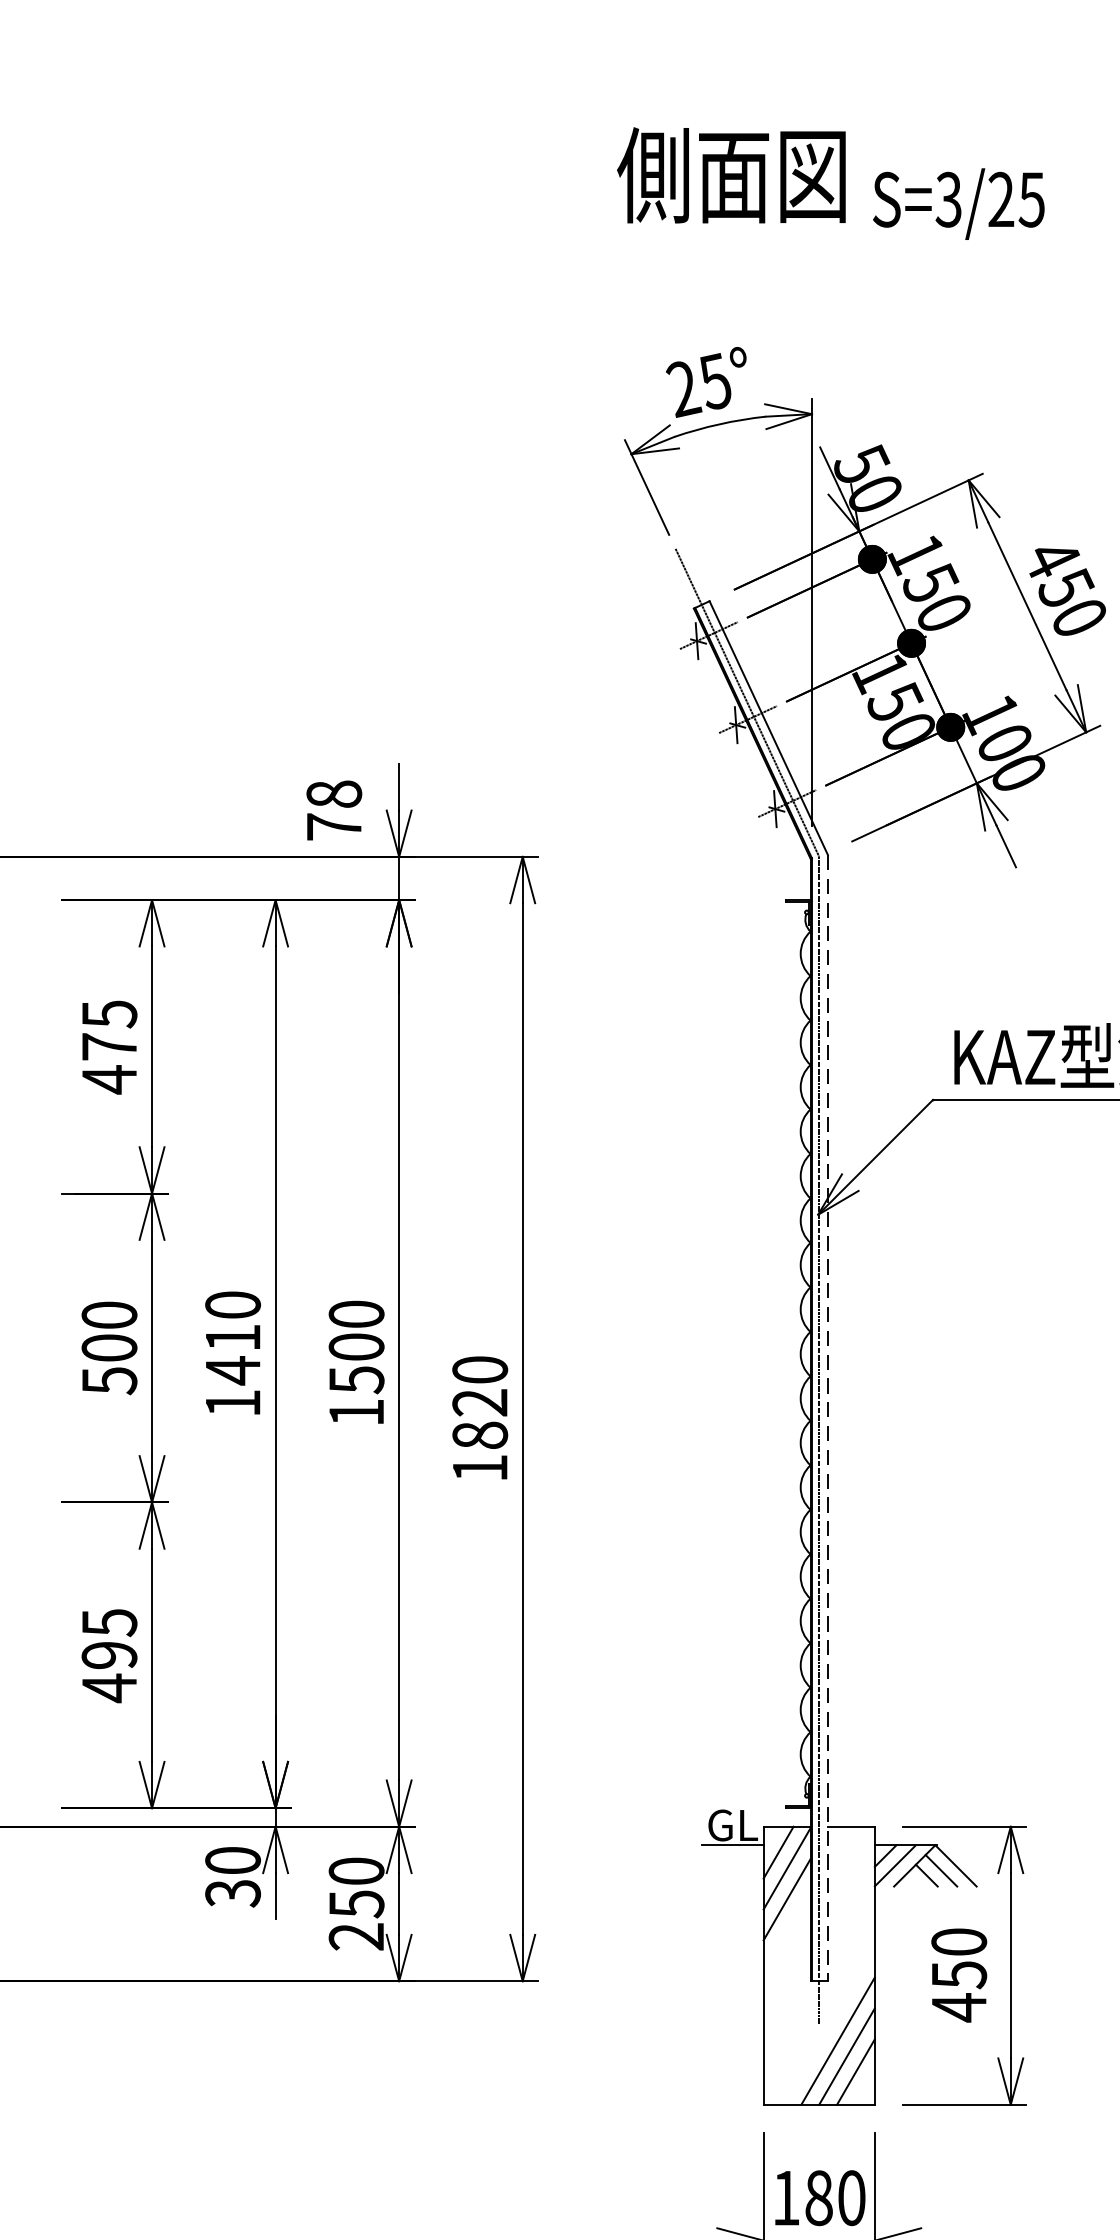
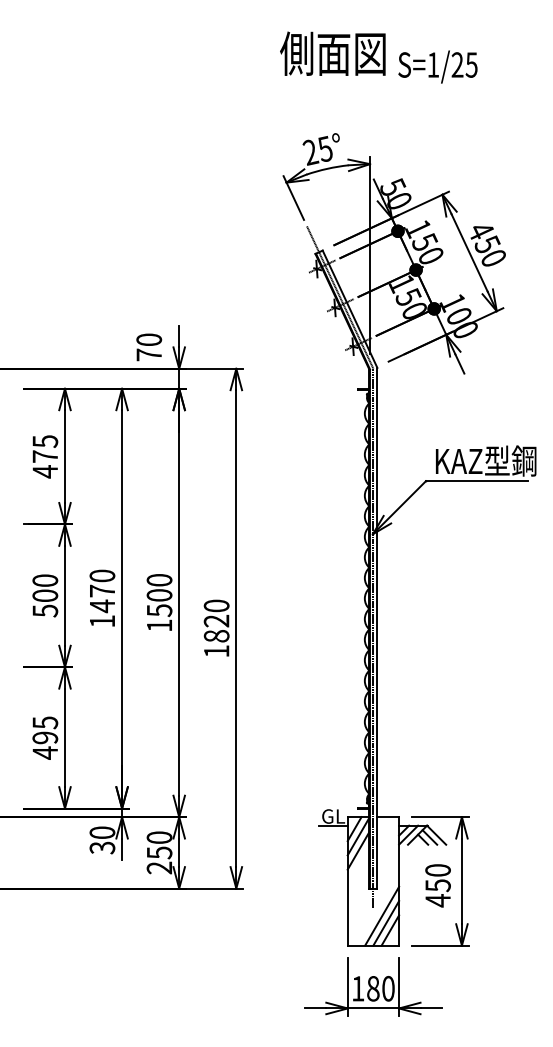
text: (949, 198) -> (433, 64), S=3/25 -> S=1/25
text: (332, 793) -> (148, 339), 78 -> 70
text: (233, 1336) -> (102, 590), 1410 -> 1470
line: (828, 1418) -> (377, 628), dashed -> solid

